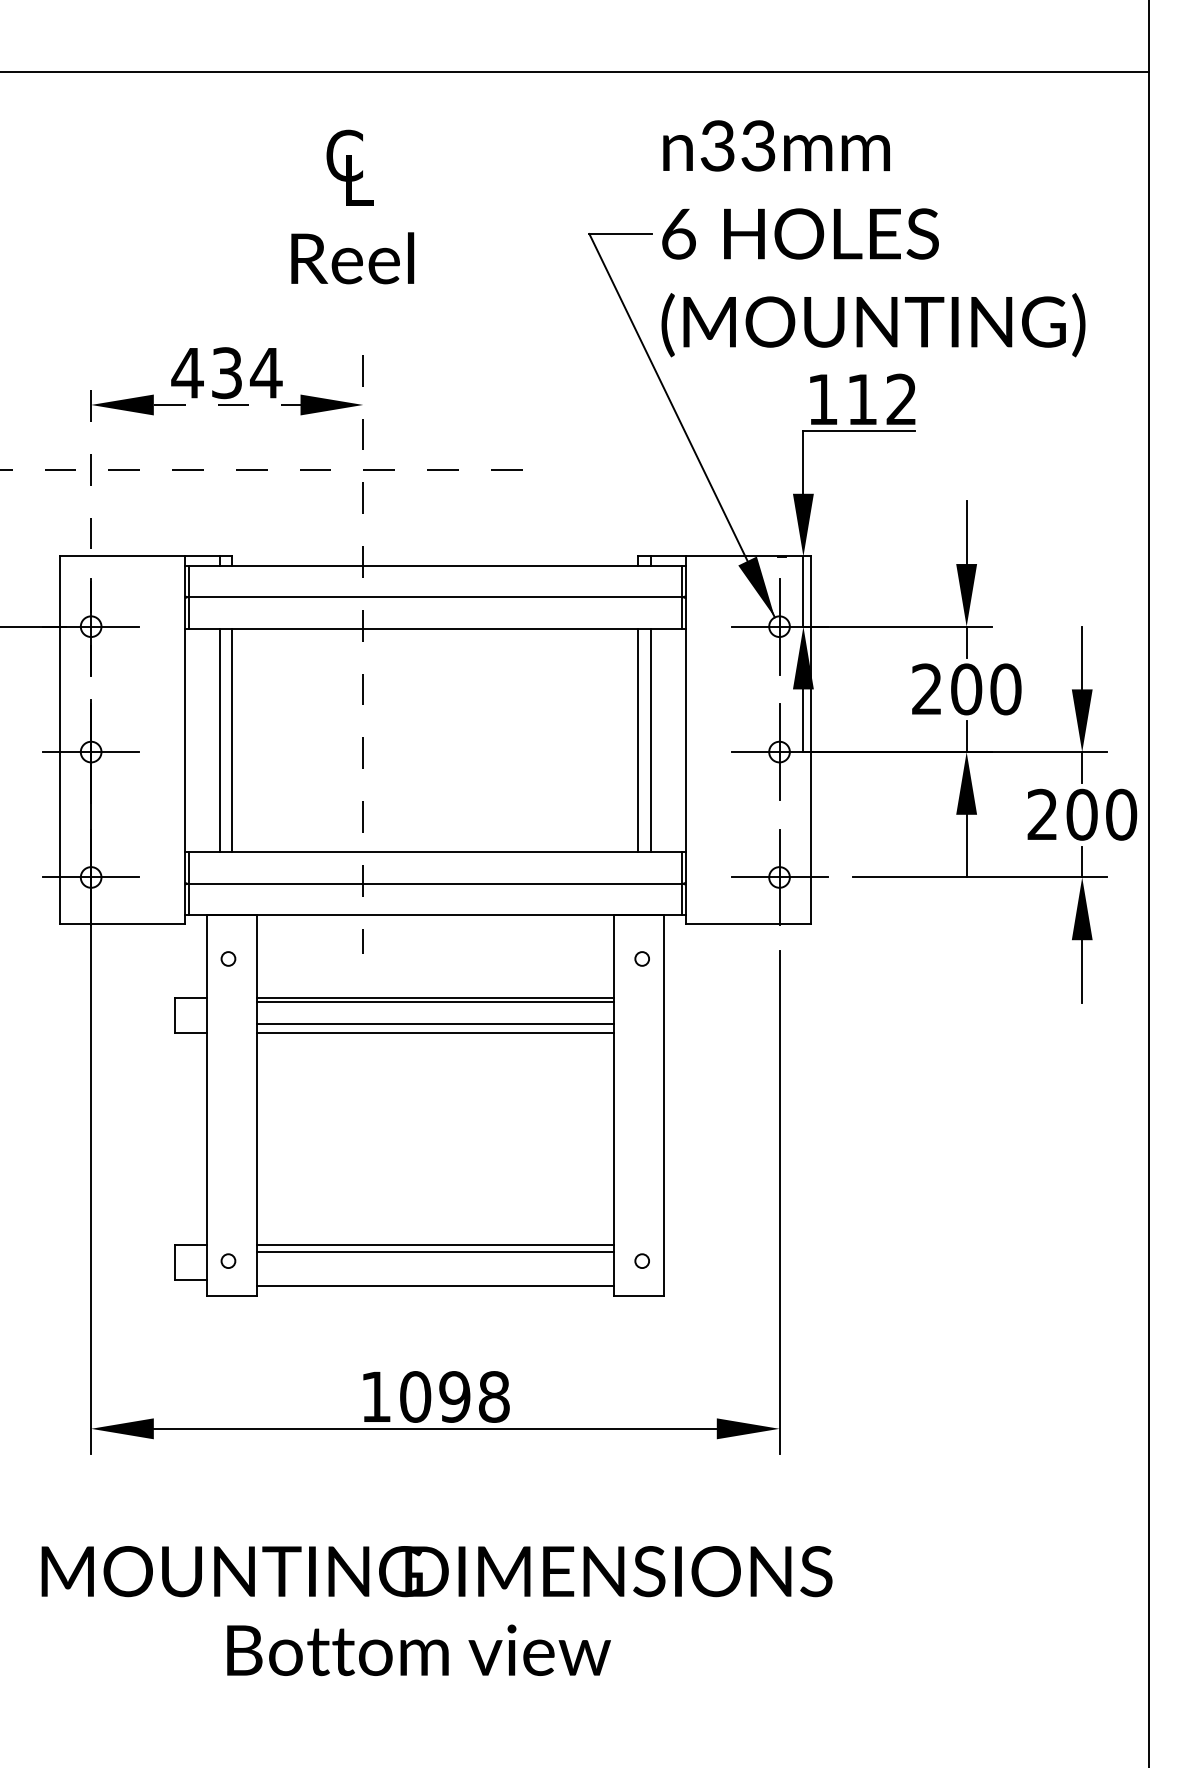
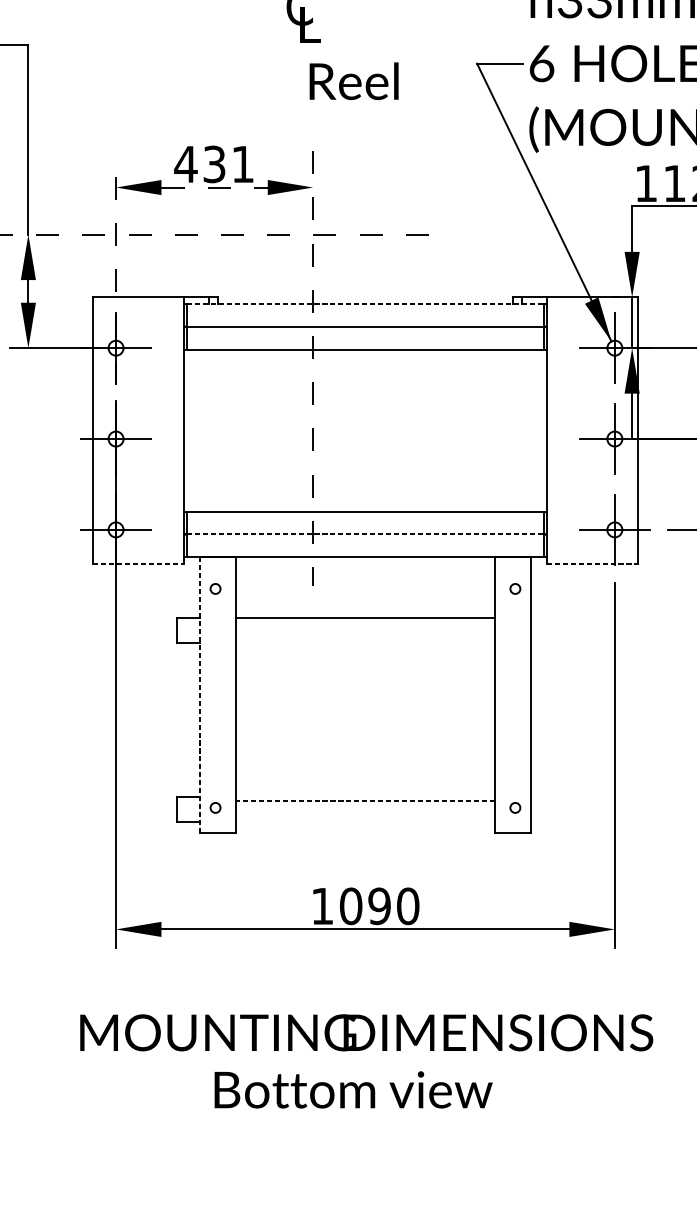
text: (352, 258) -> (353, 81), moved
text: (266, 373) -> (243, 164), 434 -> 431
line: (435, 565) -> (365, 303), solid -> dashed
line: (219, 740) -> (209, 430), removed
line: (232, 740) -> (218, 430), removed
line: (638, 740) -> (512, 430), removed
line: (651, 740) -> (522, 430), removed
line: (435, 883) -> (365, 534), solid -> dashed
line: (122, 924) -> (138, 563), solid -> dashed
line: (748, 924) -> (592, 563), solid -> dashed
line: (435, 1001) -> (365, 619), removed
line: (435, 1023) -> (365, 635), removed
line: (435, 1032) -> (365, 642), removed
line: (206, 1105) -> (199, 695), solid -> dashed
line: (435, 1245) -> (365, 796), removed
line: (435, 1251) -> (365, 800), solid -> dashed
line: (435, 1286) -> (365, 826), removed
text: (493, 1396) -> (407, 905), 1098 -> 1090

